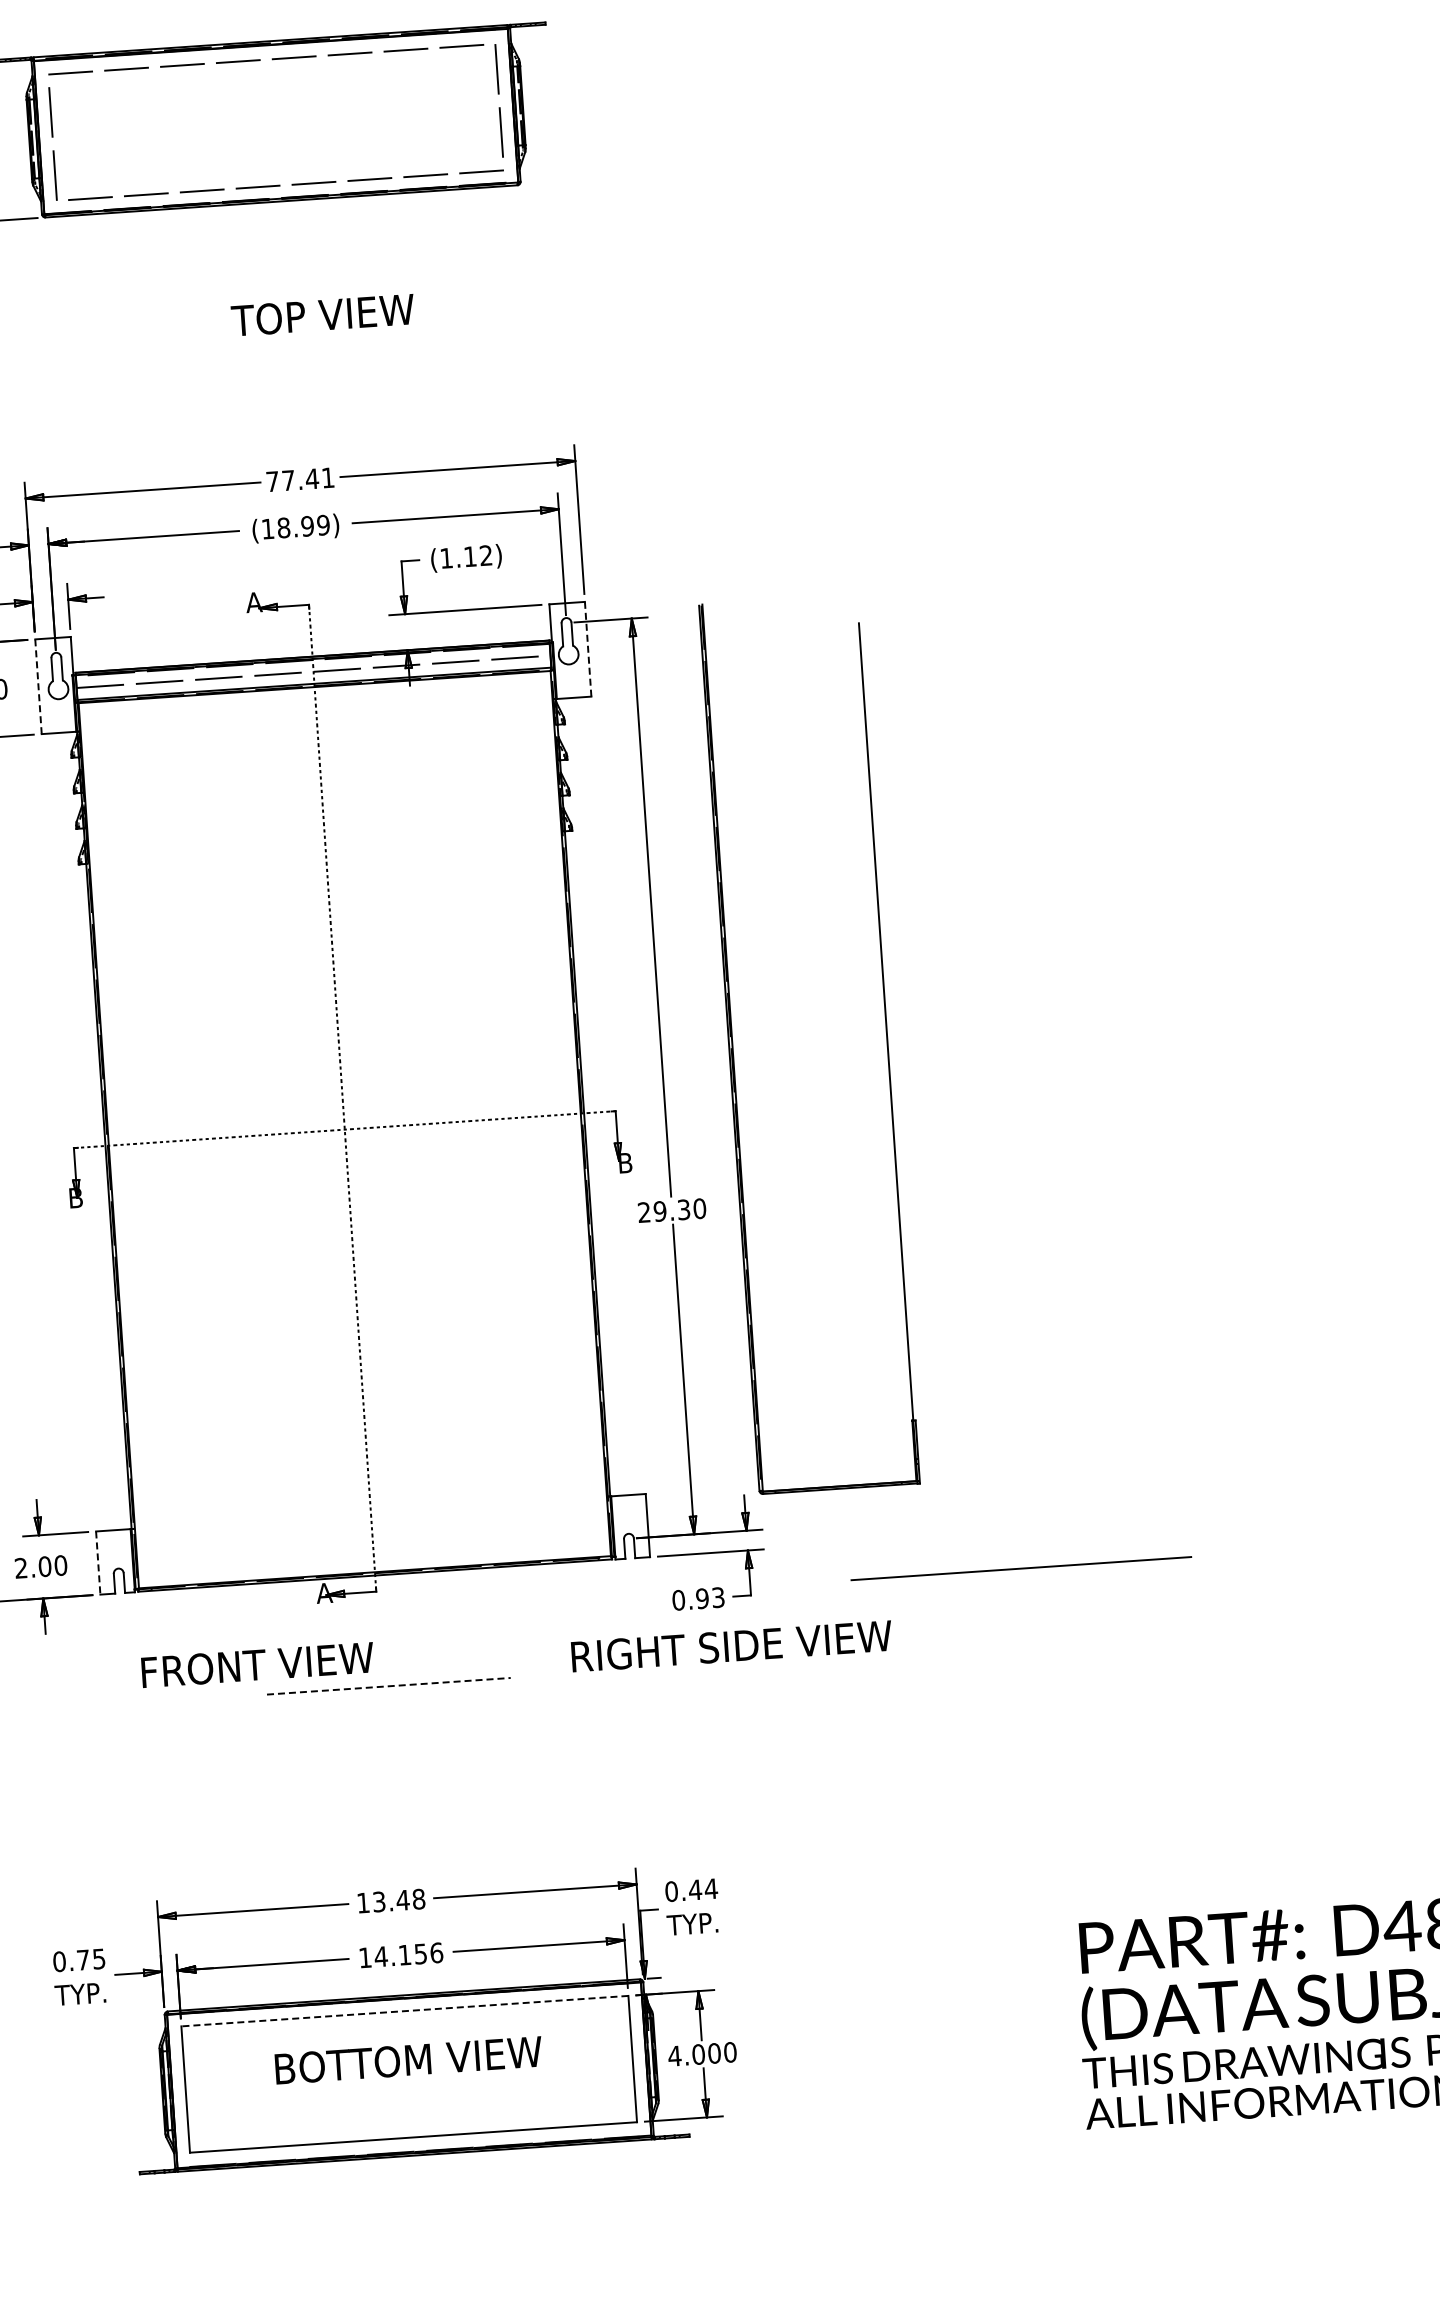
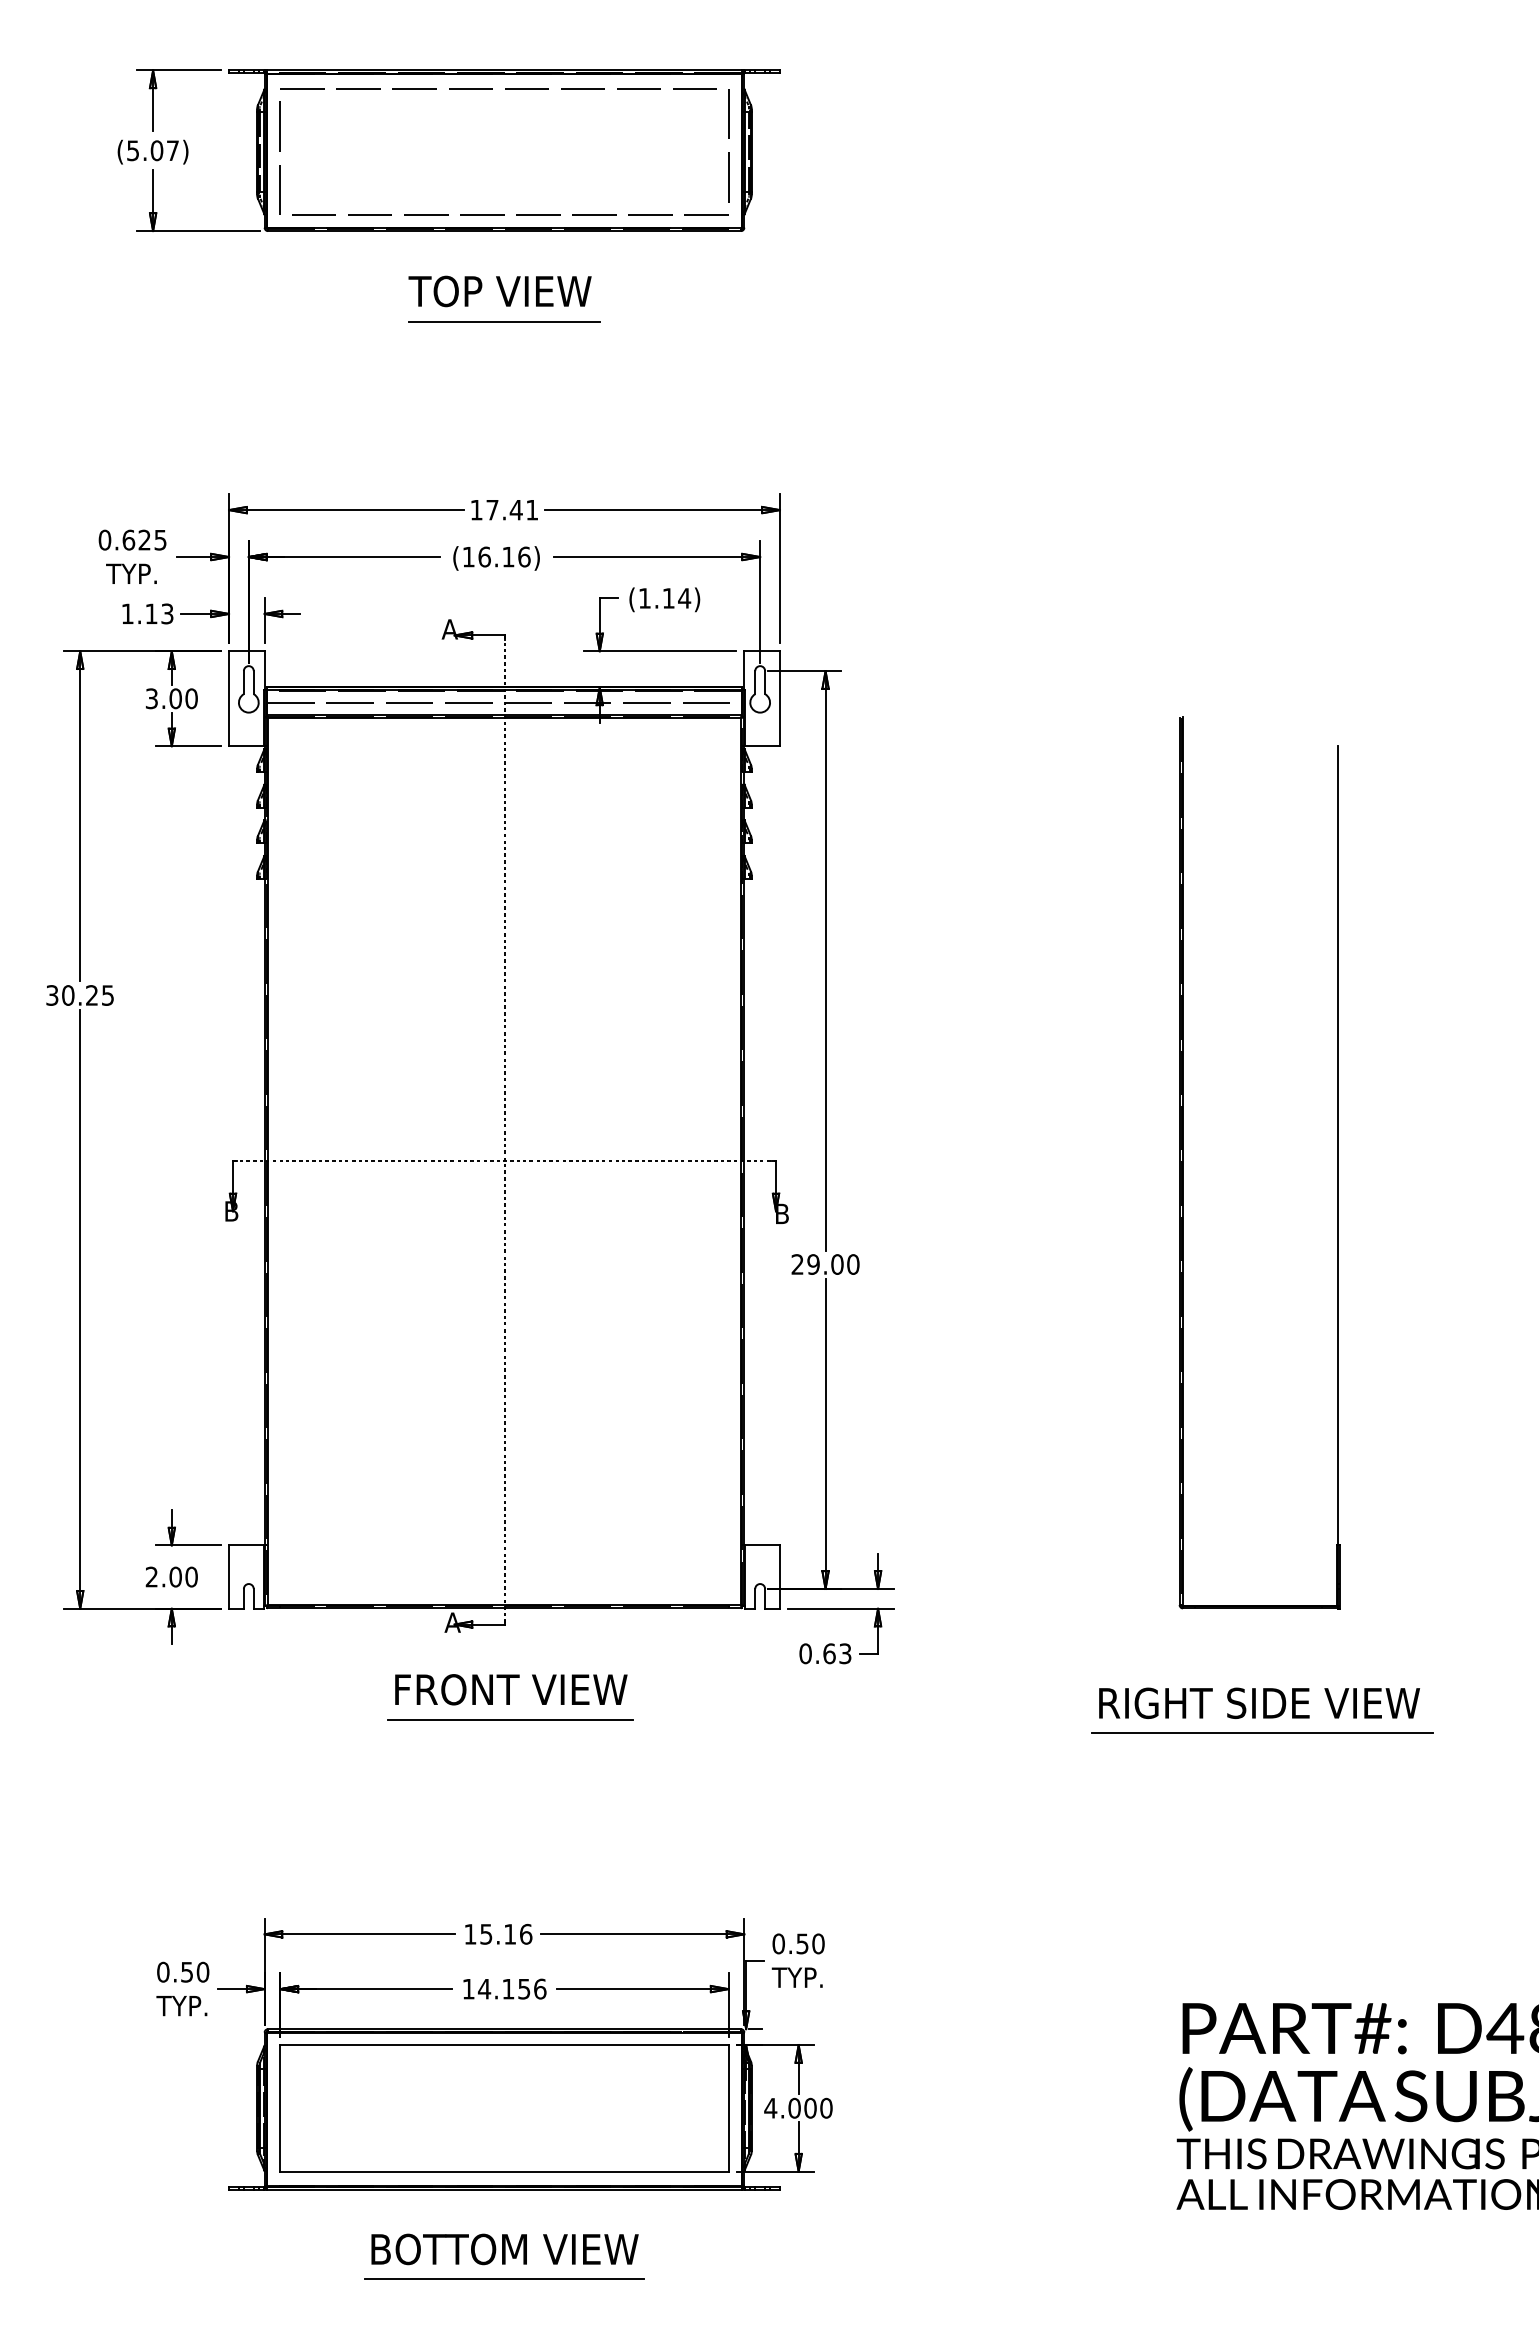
line: (287, 291) -> (504, 321), added
text: (322, 315) -> (499, 291), moved
text: (272, 482) -> (476, 510), 77.41 -> 17.41
text: (303, 526) -> (504, 556), (18.99) -> (16.16)
text: (486, 555) -> (684, 598), (1.12) -> (1.14)
line: (587, 649) -> (779, 698), dashed -> solid
line: (39, 687) -> (229, 699), dashed -> solid
part: (733, 1049) -> (1183, 1162), moved
text: (684, 1209) -> (837, 1264), 29.30 -> 29.00
line: (98, 1563) -> (229, 1577), dashed -> solid
line: (1021, 1567) -> (1262, 1732), moved
text: (702, 1598) -> (829, 1653), 0.93 -> 0.63
text: (731, 1645) -> (1259, 1702), moved
text: (257, 1664) -> (511, 1689), moved
line: (389, 1685) -> (511, 1719), dashed -> solid
text: (703, 1889) -> (810, 1943), 0.44 -> 0.50
text: (399, 1899) -> (506, 1933), 13.48 -> 15.16
text: (91, 1958) -> (195, 1971), 0.75 -> 0.50
line: (404, 2011) -> (504, 2045), dashed -> solid
text: (408, 2060) -> (504, 2249), moved
line: (420, 2245) -> (504, 2279), added

